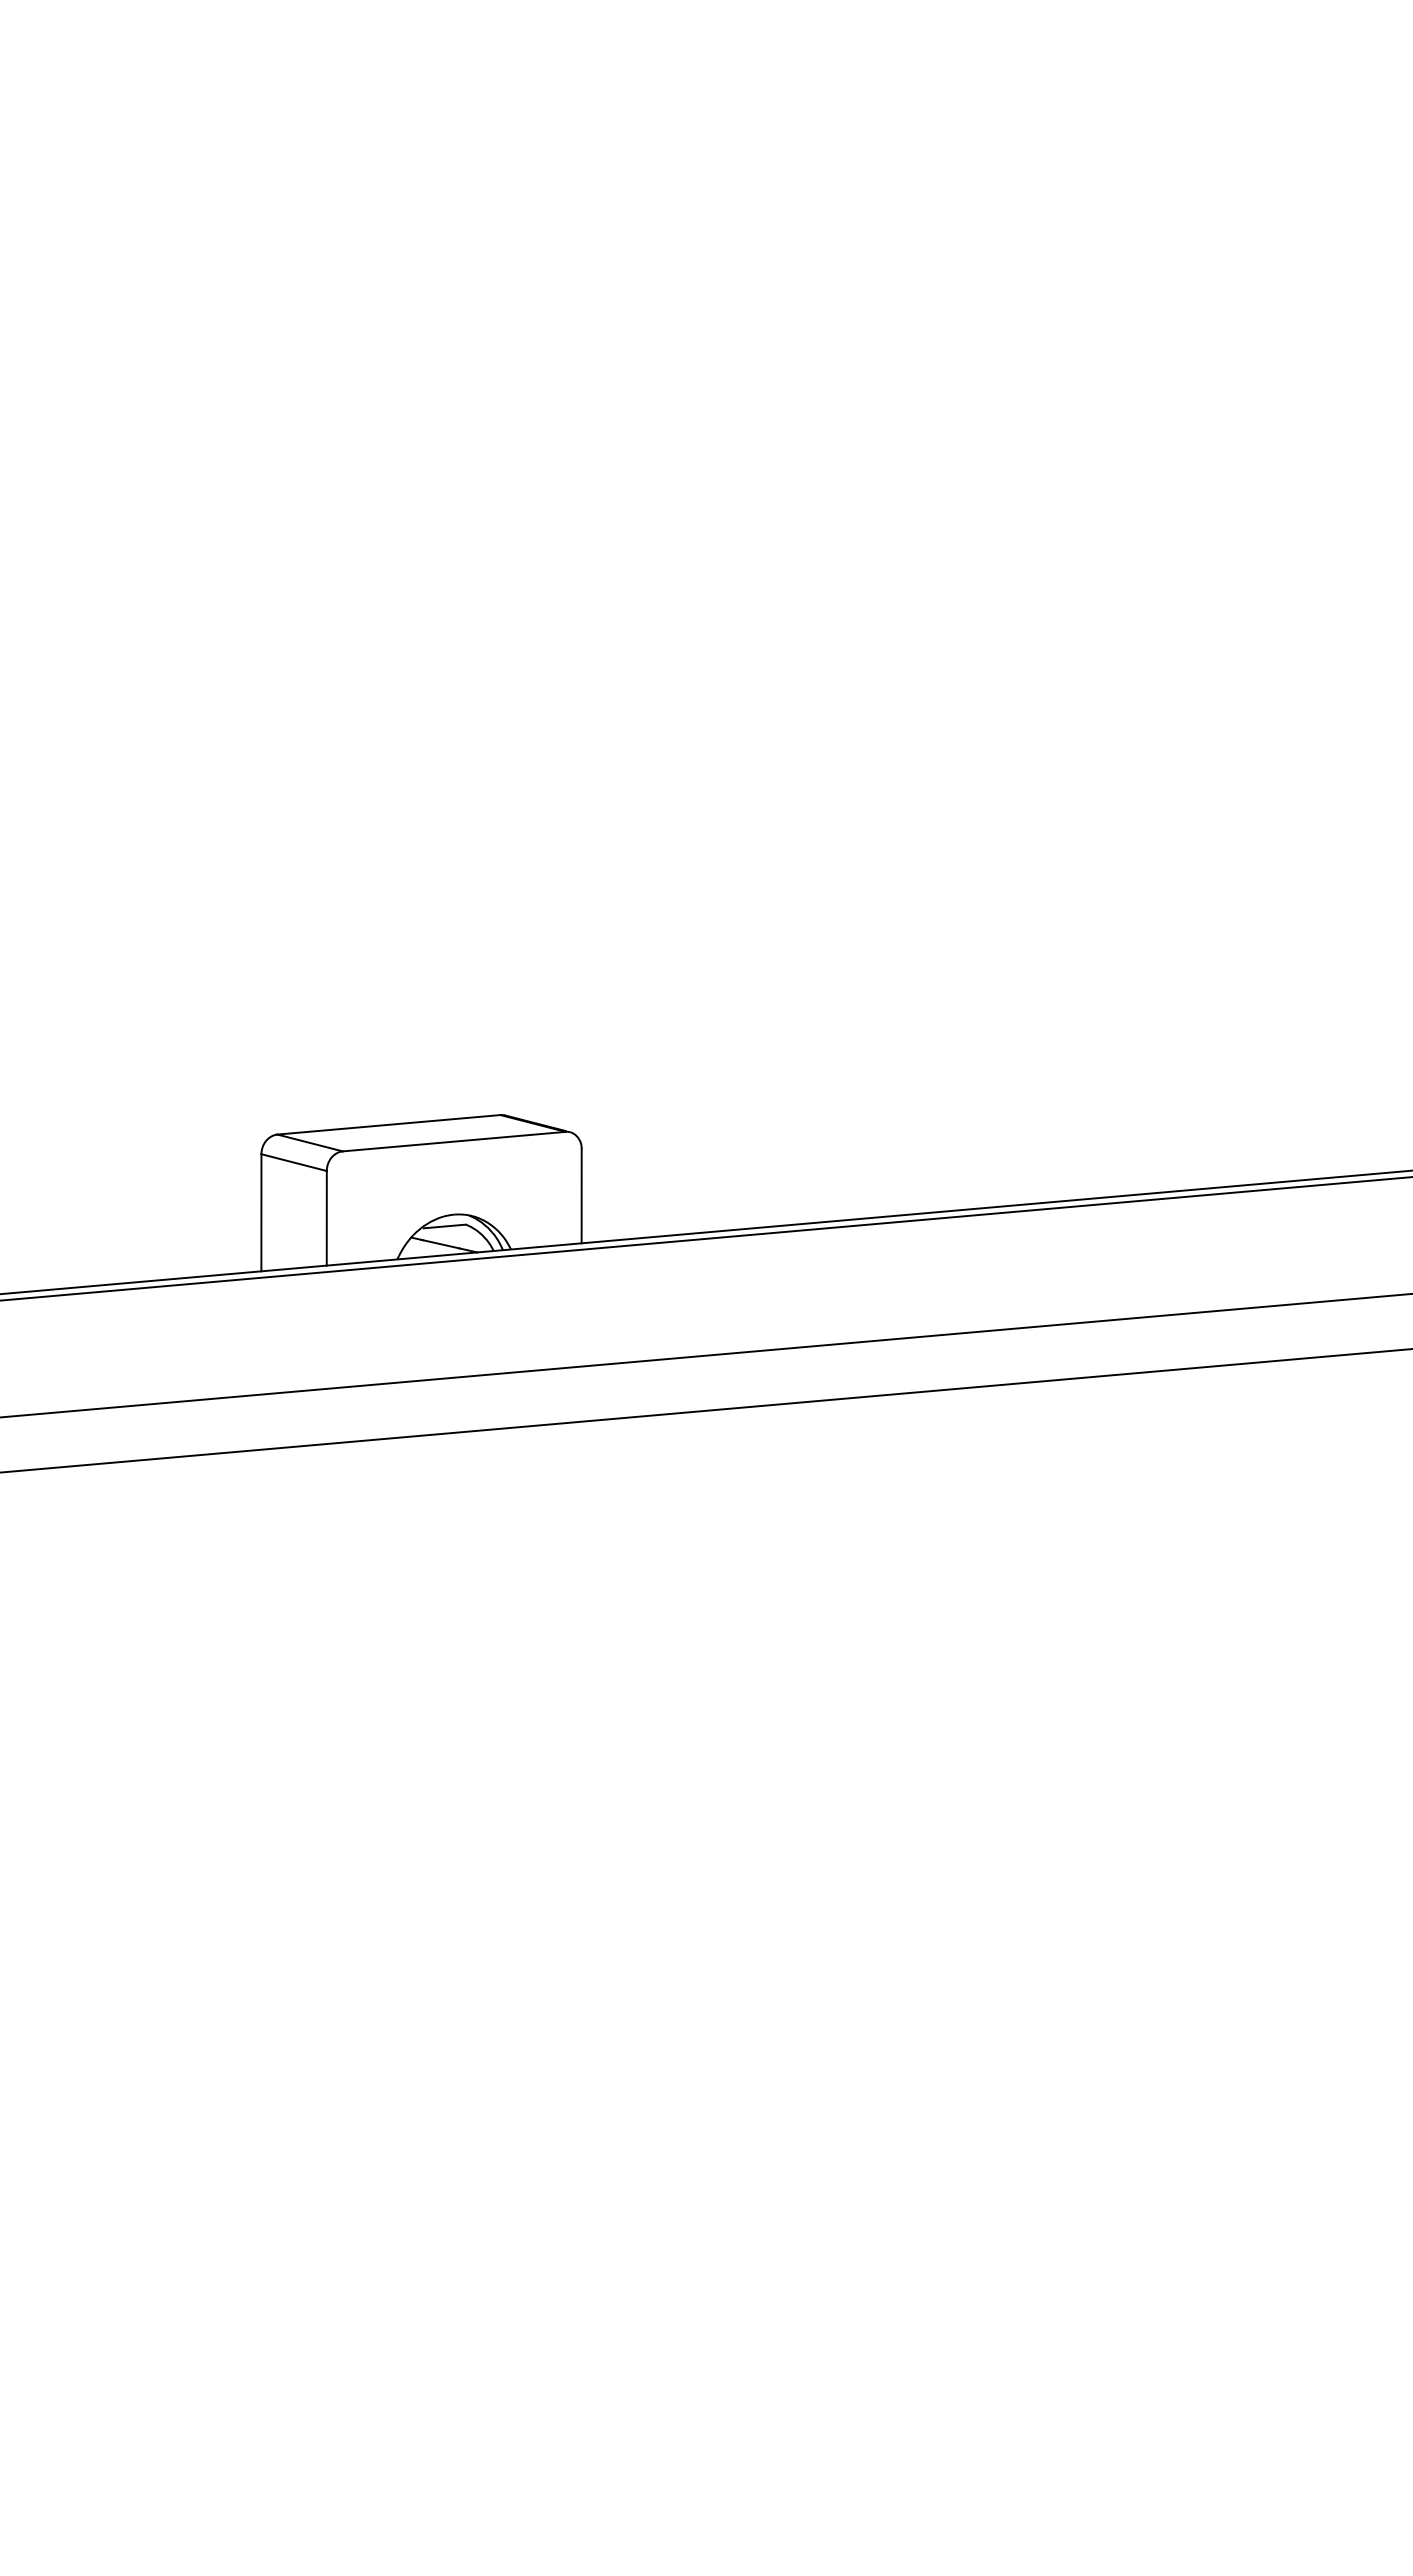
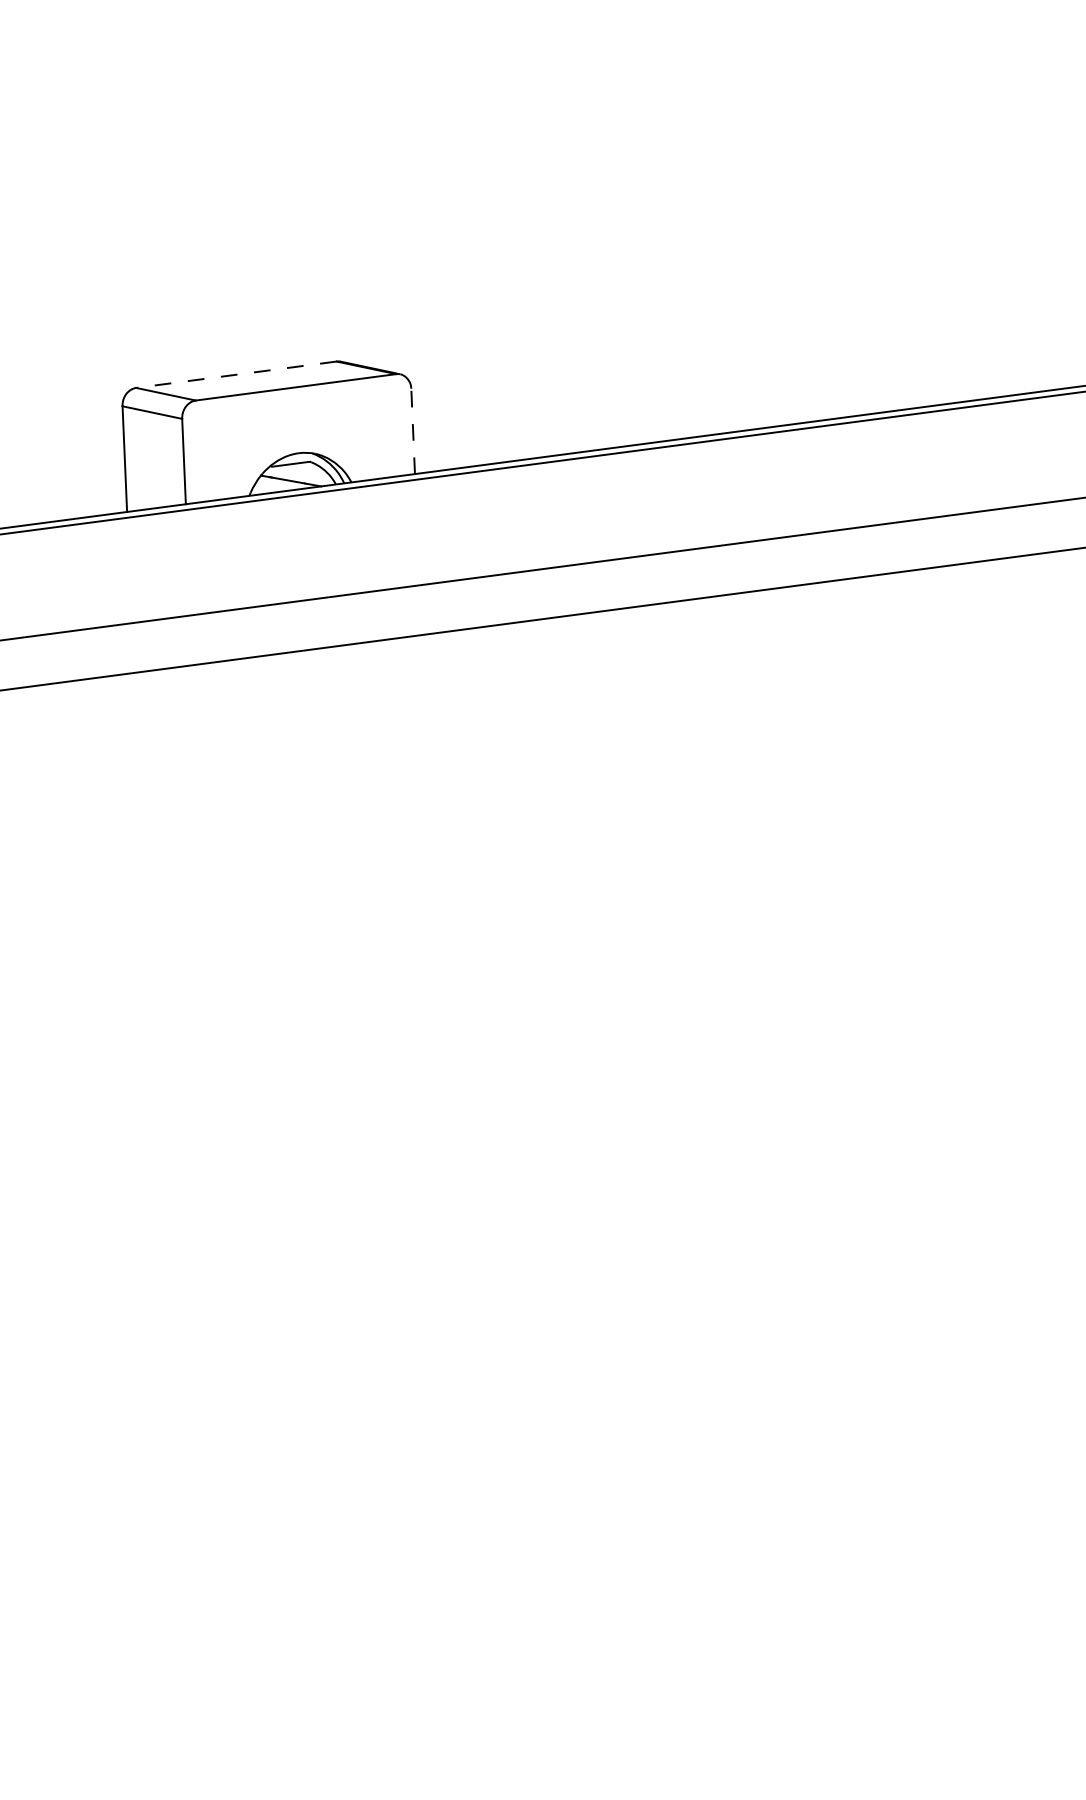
line: (388, 1124) -> (236, 374), solid -> dashed
line: (581, 1195) -> (412, 430), solid -> dashed

